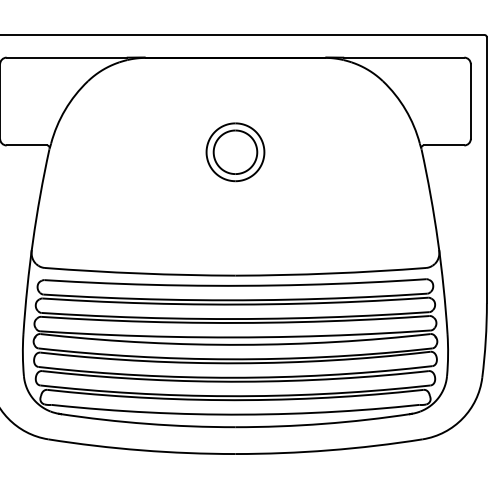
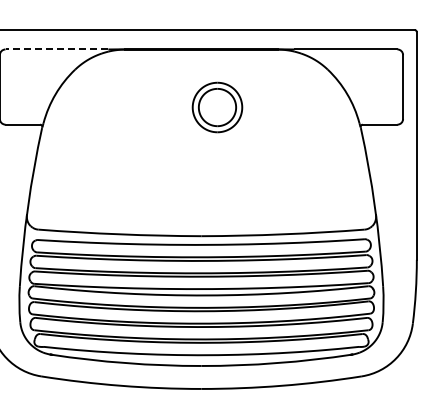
line: (66, 57) -> (56, 49), solid -> dashed
part: (235, 152) -> (217, 107), moved

